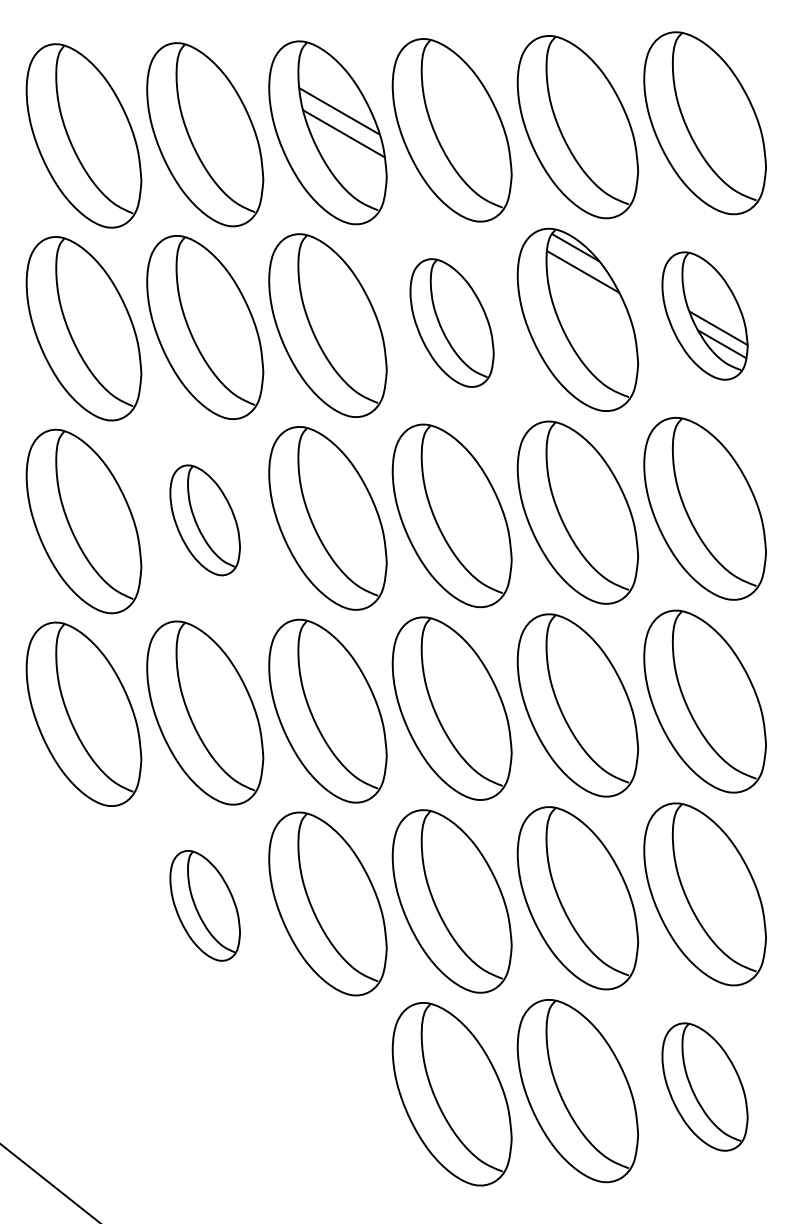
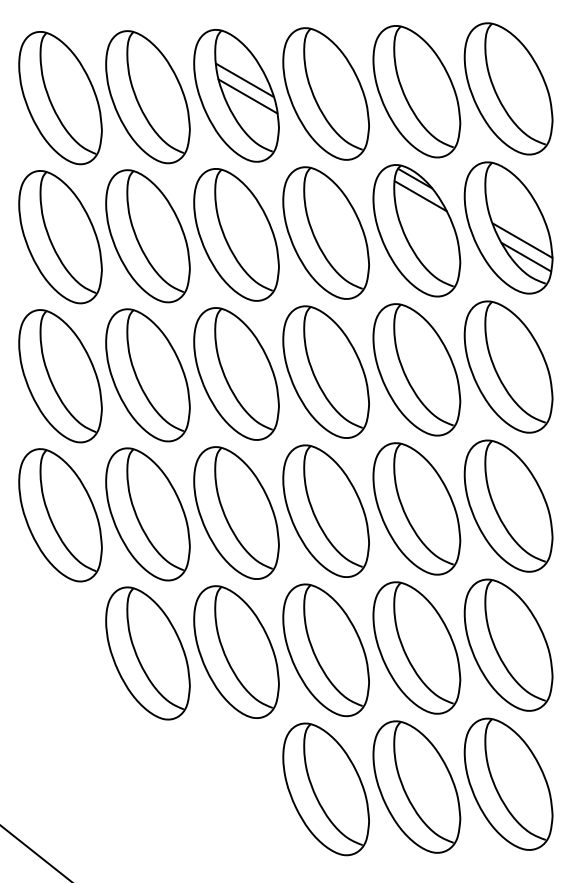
part: (704, 315) -> (508, 227), size x1.43
part: (451, 322) -> (325, 232), size x1.43
part: (204, 520) -> (147, 375), size x1.67
part: (204, 905) -> (147, 653), size x1.67
part: (704, 1086) -> (508, 783), size x1.43

